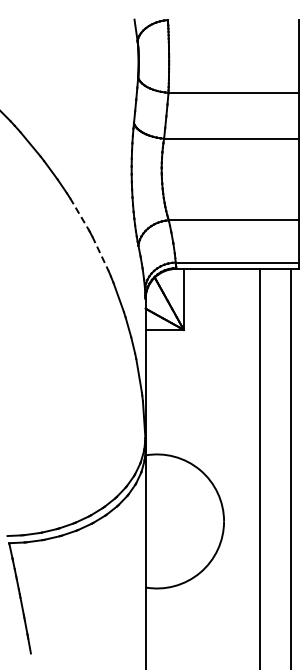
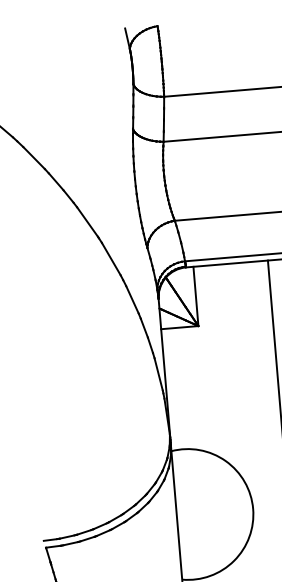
line: (79, 214) -> (87, 222), dashed -> solid
line: (100, 254) -> (111, 259), dashed -> solid

